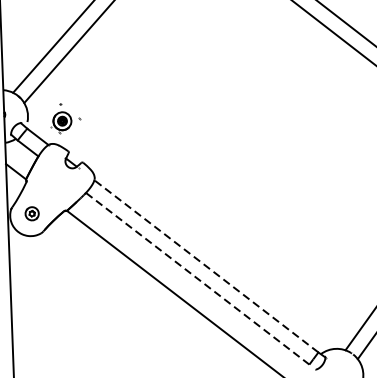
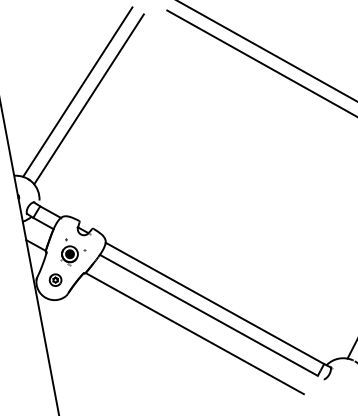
part: (66, 119) -> (73, 252), moved
line: (205, 266) -> (214, 303), dashed -> solid
line: (197, 278) -> (208, 315), dashed -> solid

